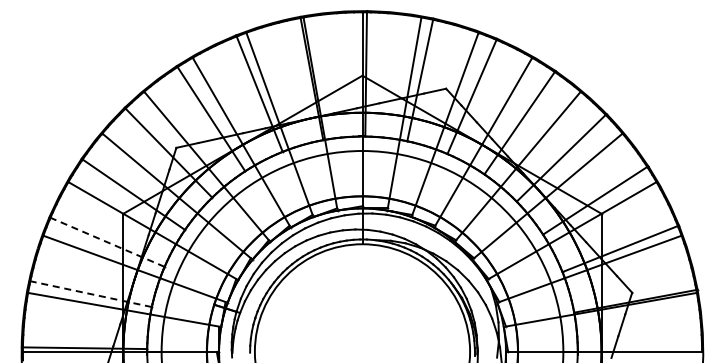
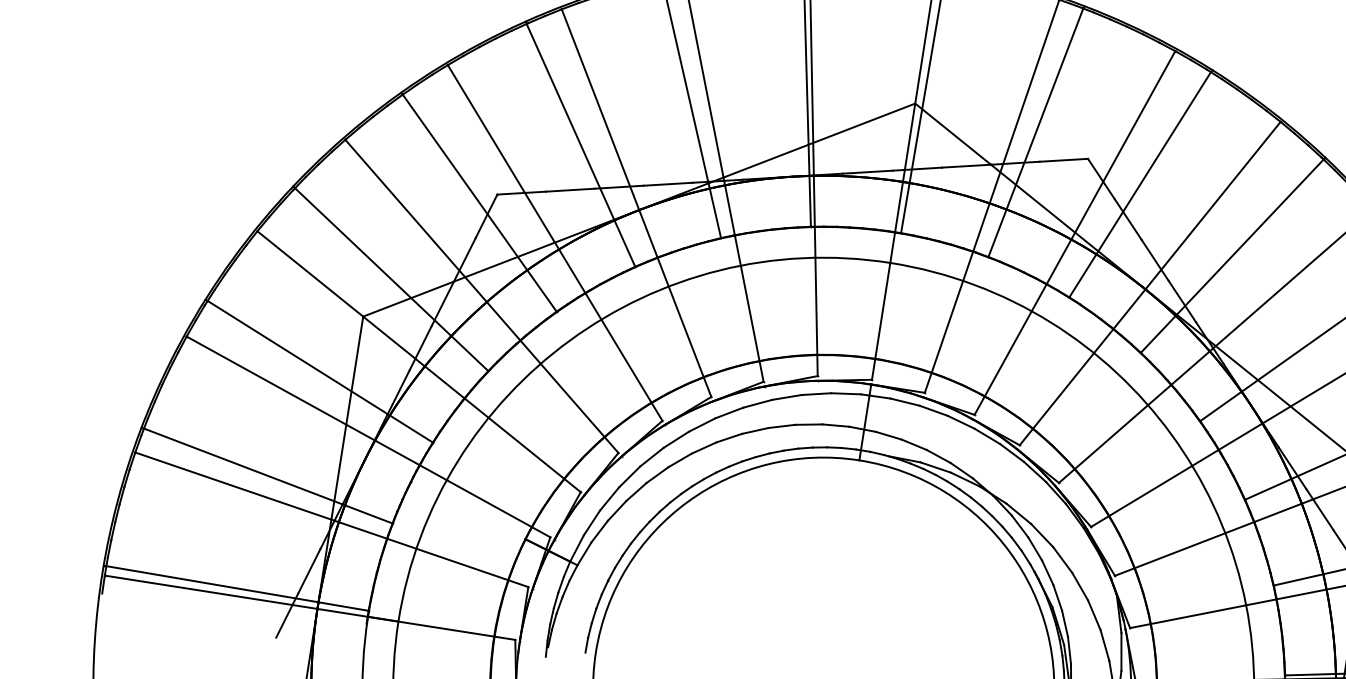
line: (107, 242) -> (320, 372), dashed -> solid
line: (90, 294) -> (266, 476), dashed -> solid

